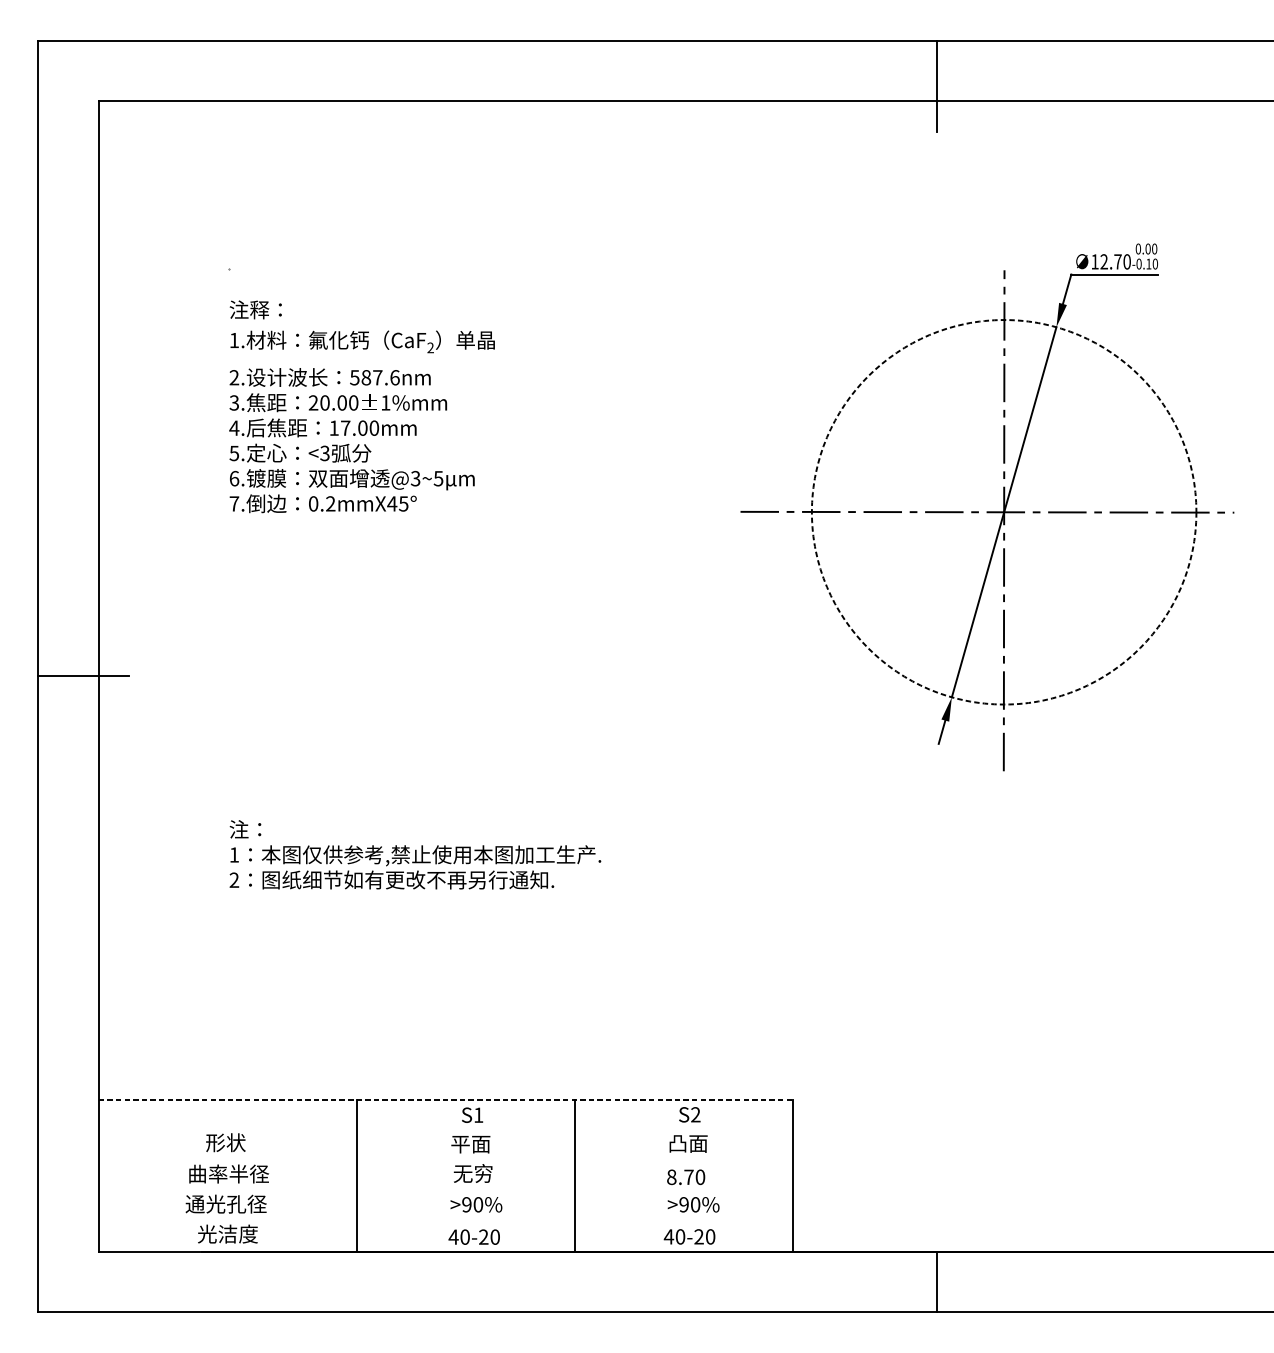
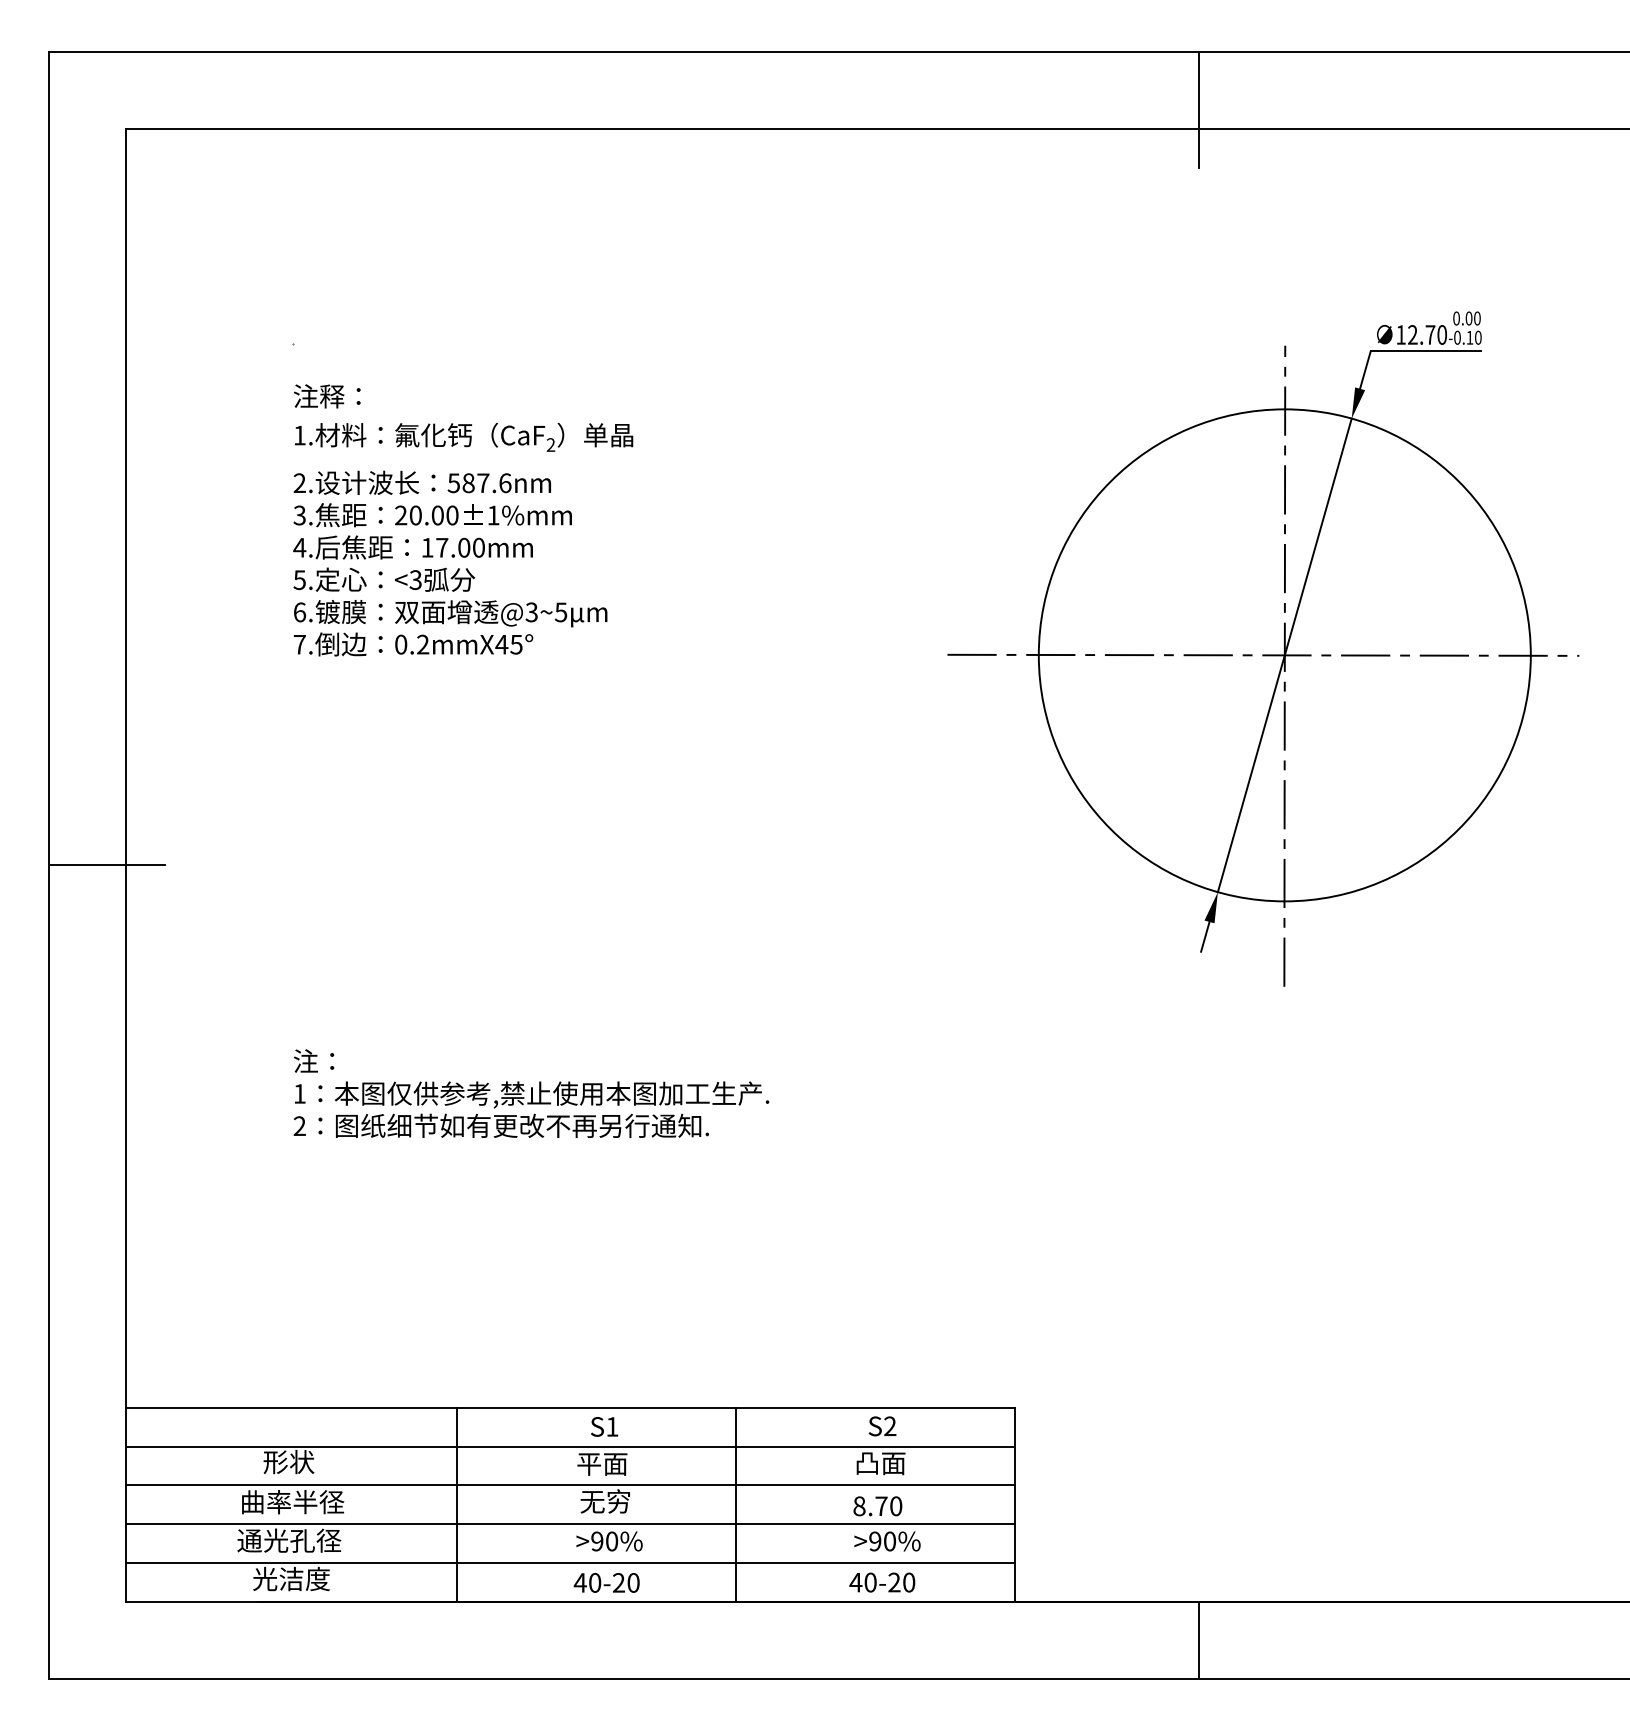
circle: (1003, 512) -> (1284, 655), dashed -> solid
line: (445, 1100) -> (570, 1407), dashed -> solid
line: (445, 1130) -> (570, 1446), added
line: (445, 1161) -> (570, 1485), added
line: (445, 1191) -> (570, 1524), added
line: (445, 1221) -> (570, 1562), added

